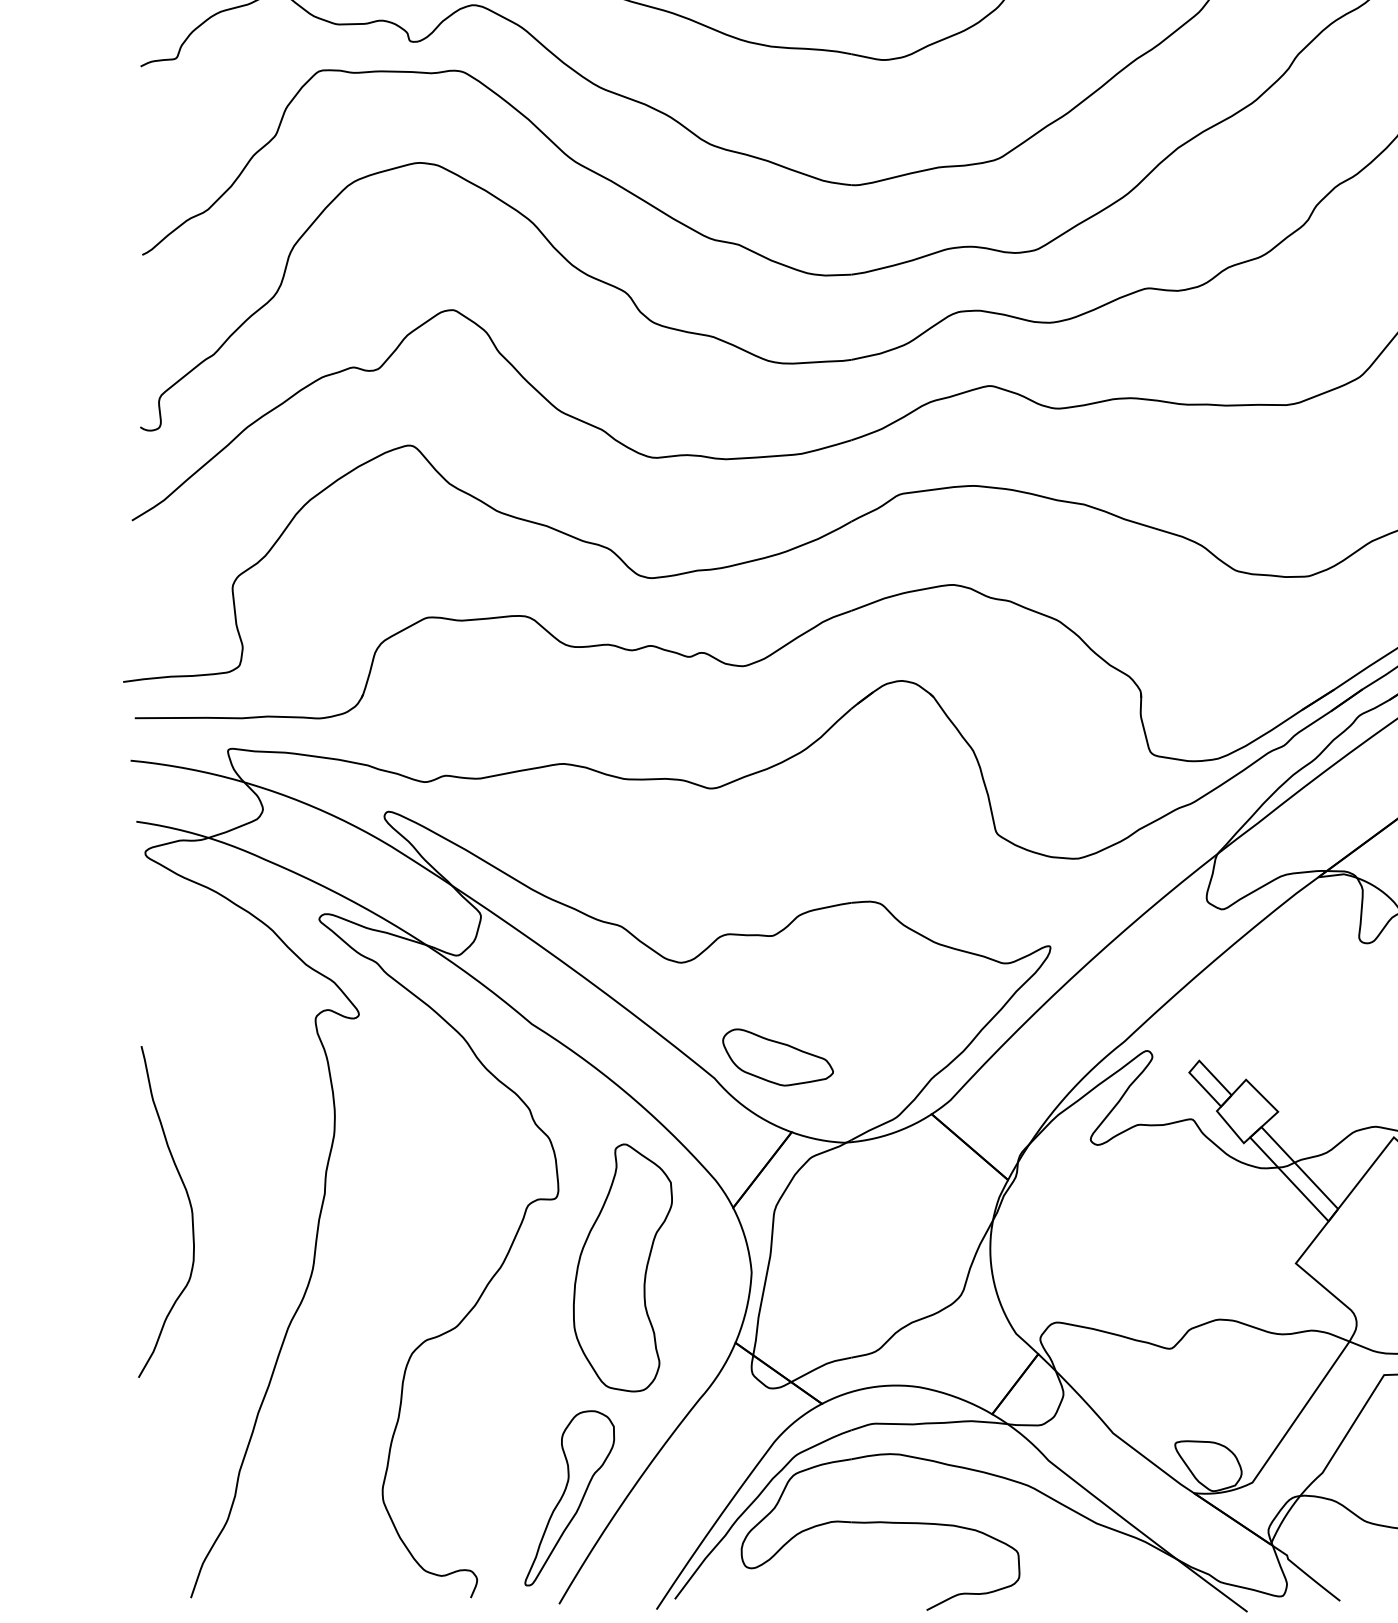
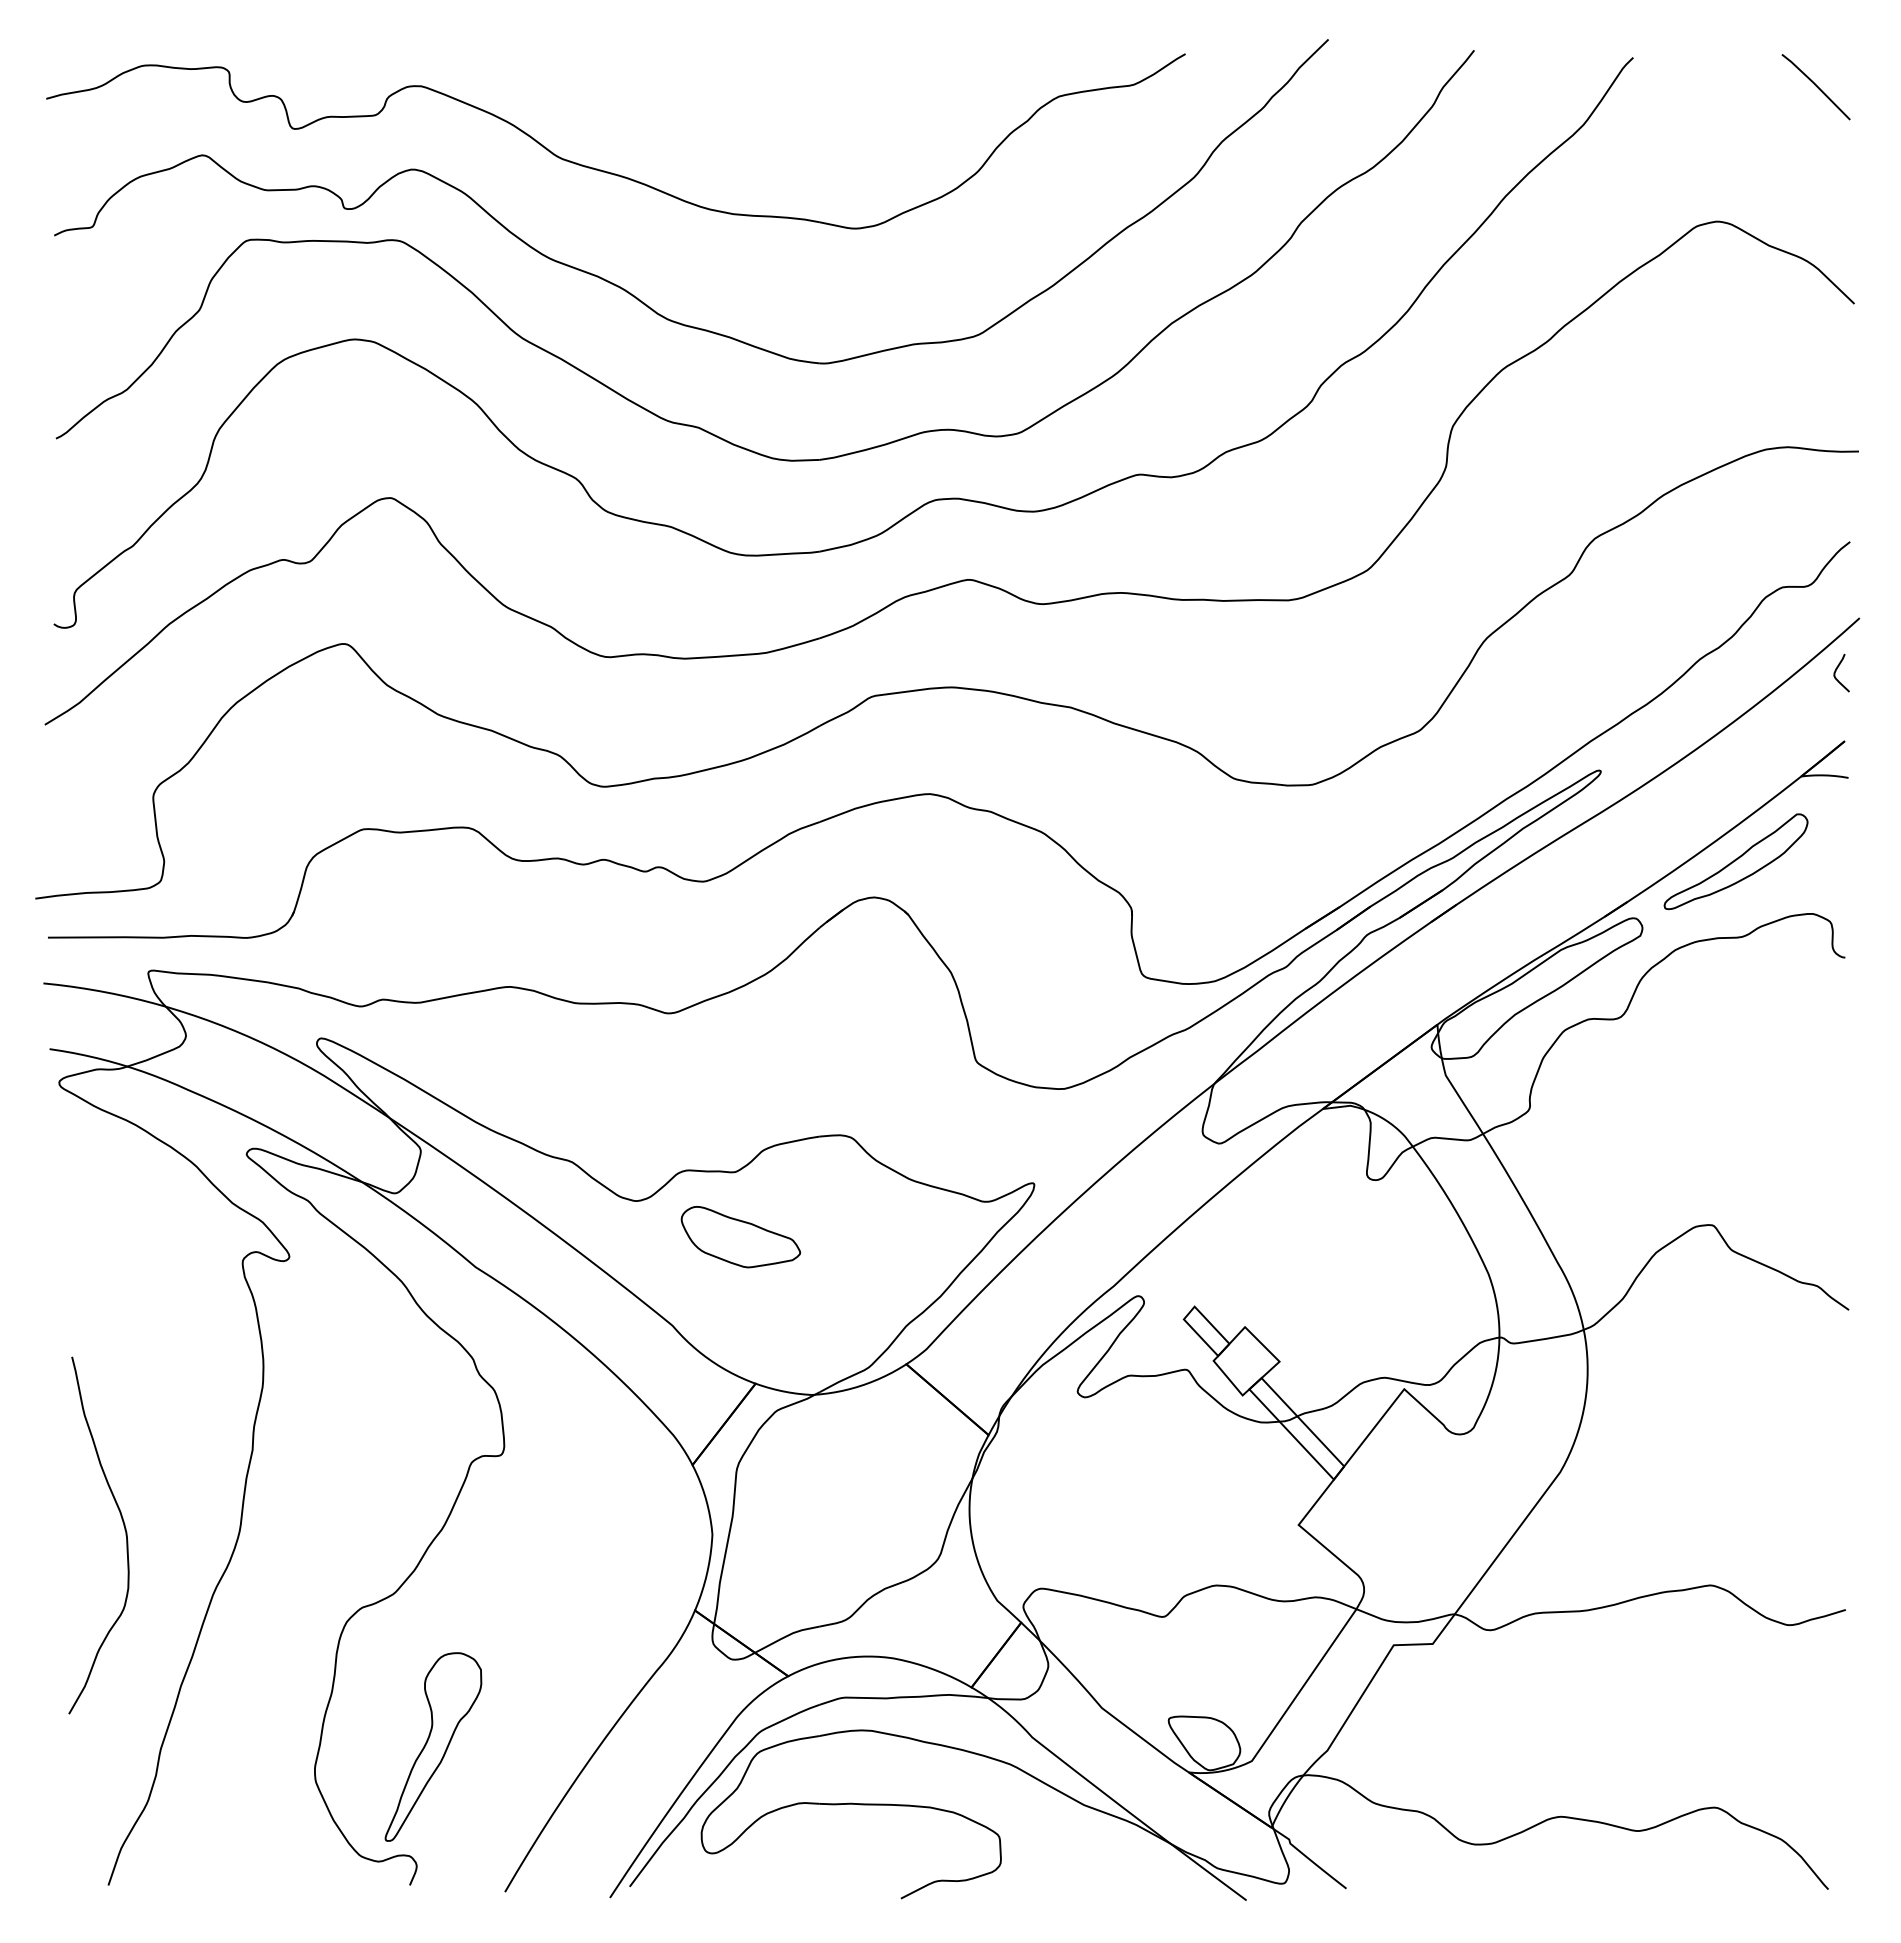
part: (777, 1057) -> (740, 1237), moved
curve: (190, 1207) -> (124, 1530), moved
part: (622, 1267) -> (573, 1529), removed
part: (569, 1497) -> (433, 1746), moved

